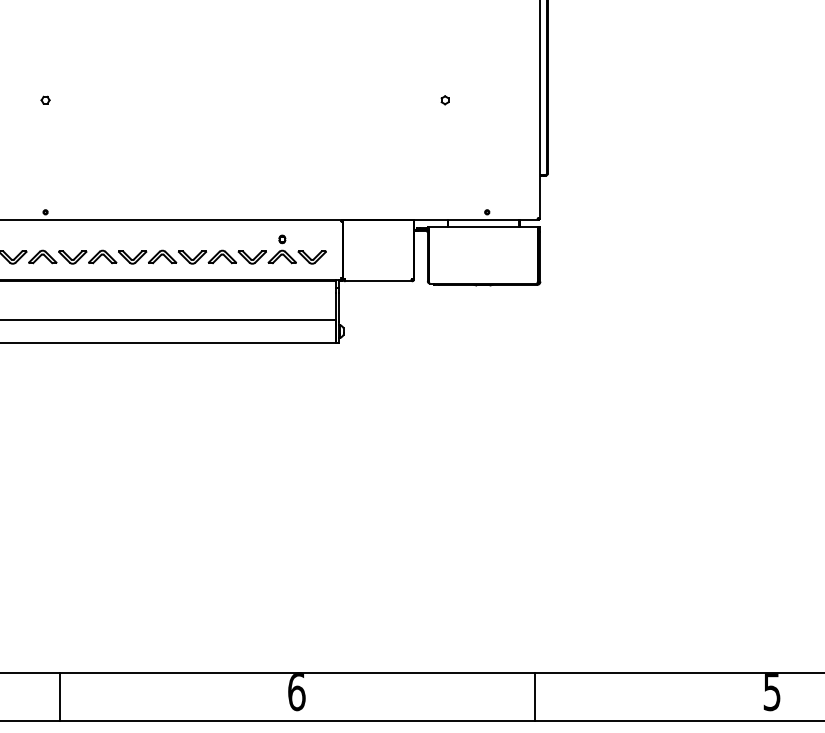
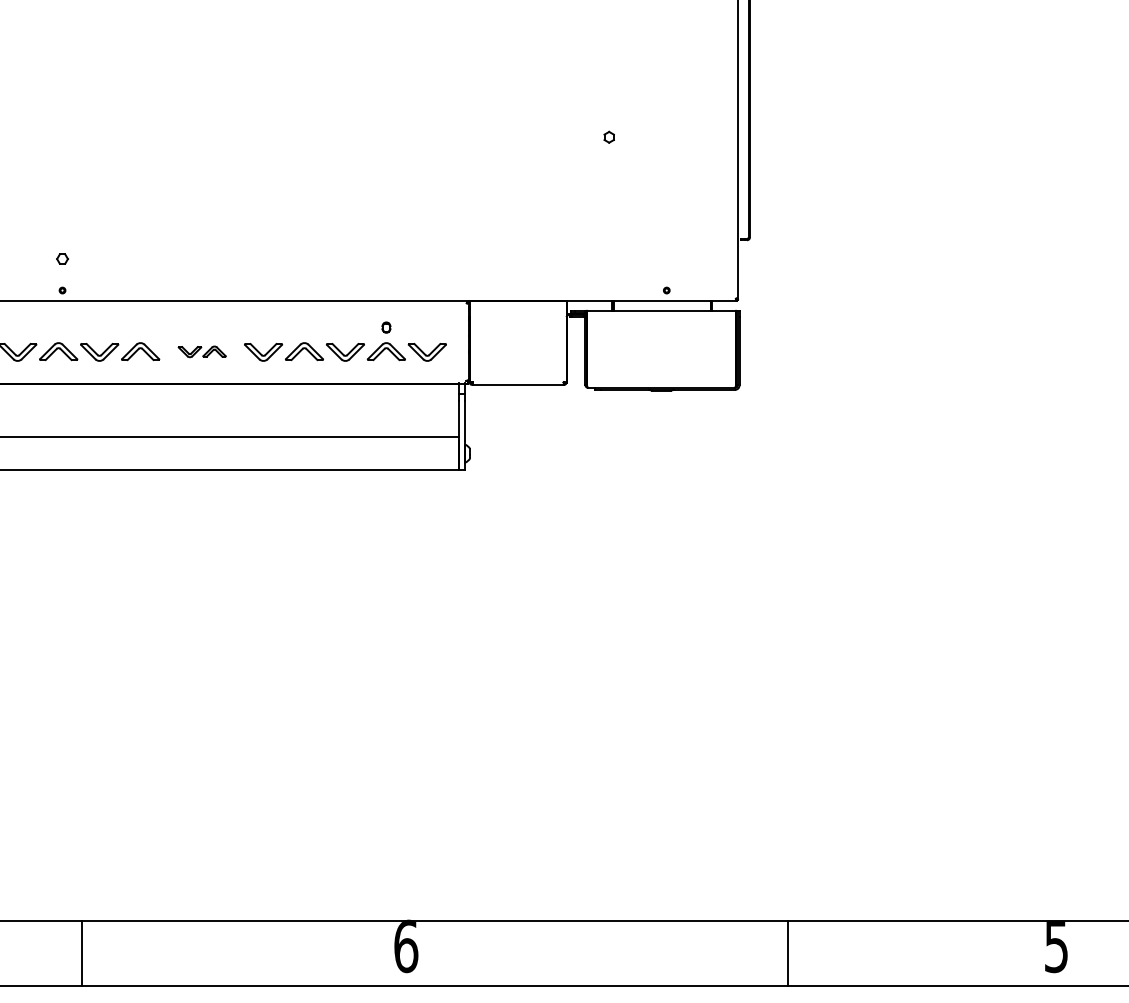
part: (45, 99) -> (62, 257), moved
part: (147, 256) -> (201, 351), size x0.6
line: (534, 696) -> (787, 952), moved

